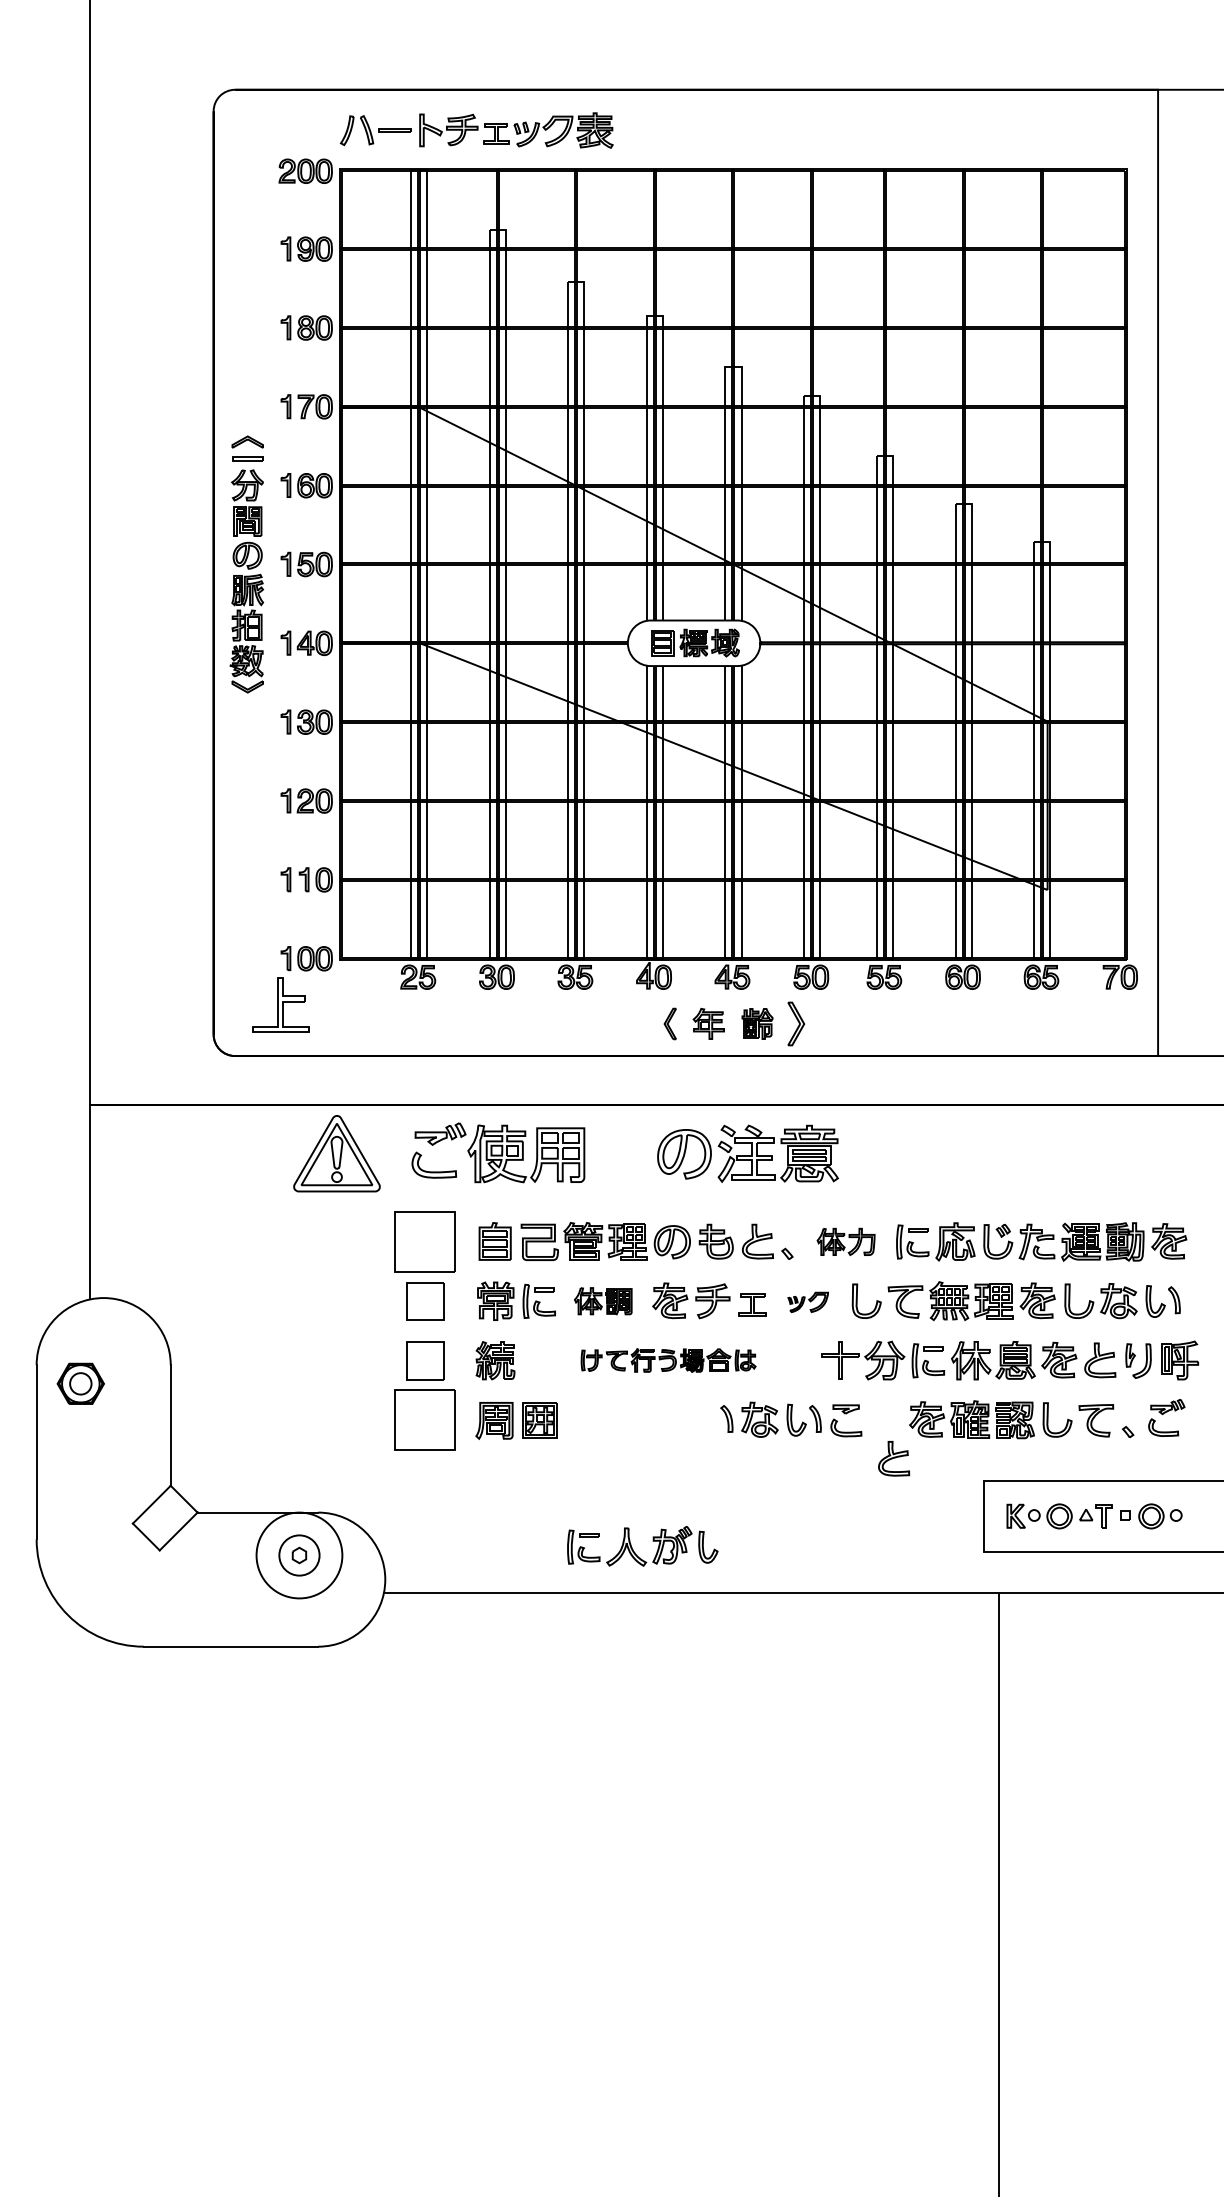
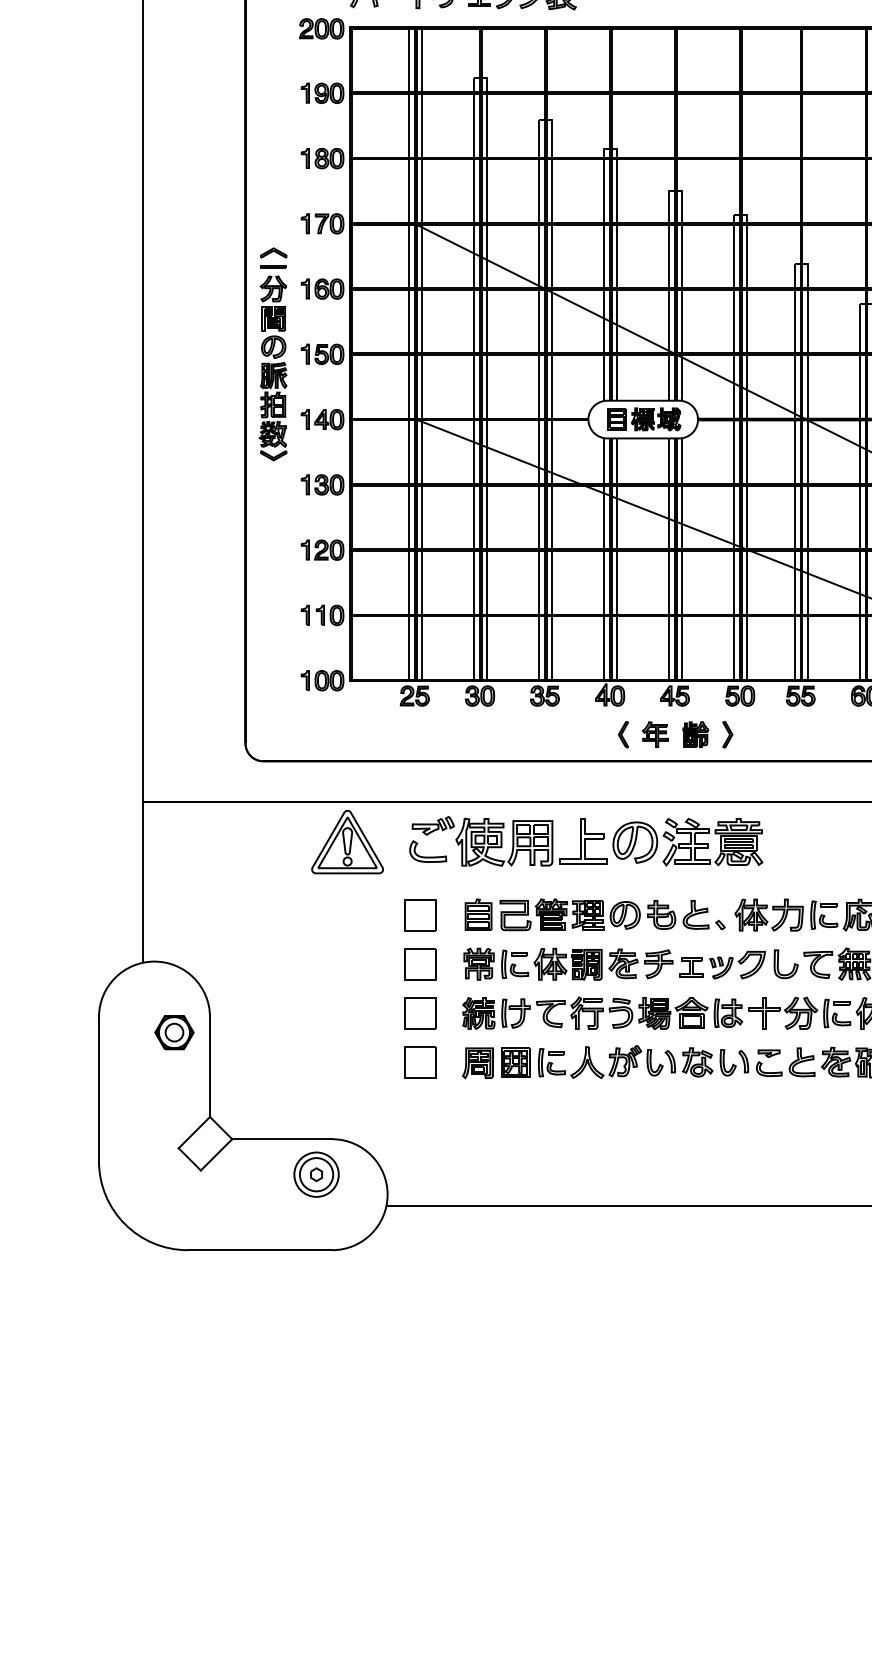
part: (280, 1004) -> (583, 841), moved
part: (795, 1023) -> (727, 734), size x0.71
part: (845, 1241) -> (768, 914), size x1.43
part: (425, 1242) -> (420, 915), size x0.62
part: (602, 1300) -> (567, 963), size x1.43
part: (808, 1302) -> (737, 965), size x1.67
part: (668, 1360) -> (622, 1013), size x1.67
part: (80, 1383) -> (174, 1032), moved
part: (425, 1420) -> (420, 1062), size x0.62
part: (894, 1458) -> (802, 1062), moved
part: (635, 1552) -> (594, 1067), moved
circle: (299, 1555) -> (316, 1174), size x0.62

